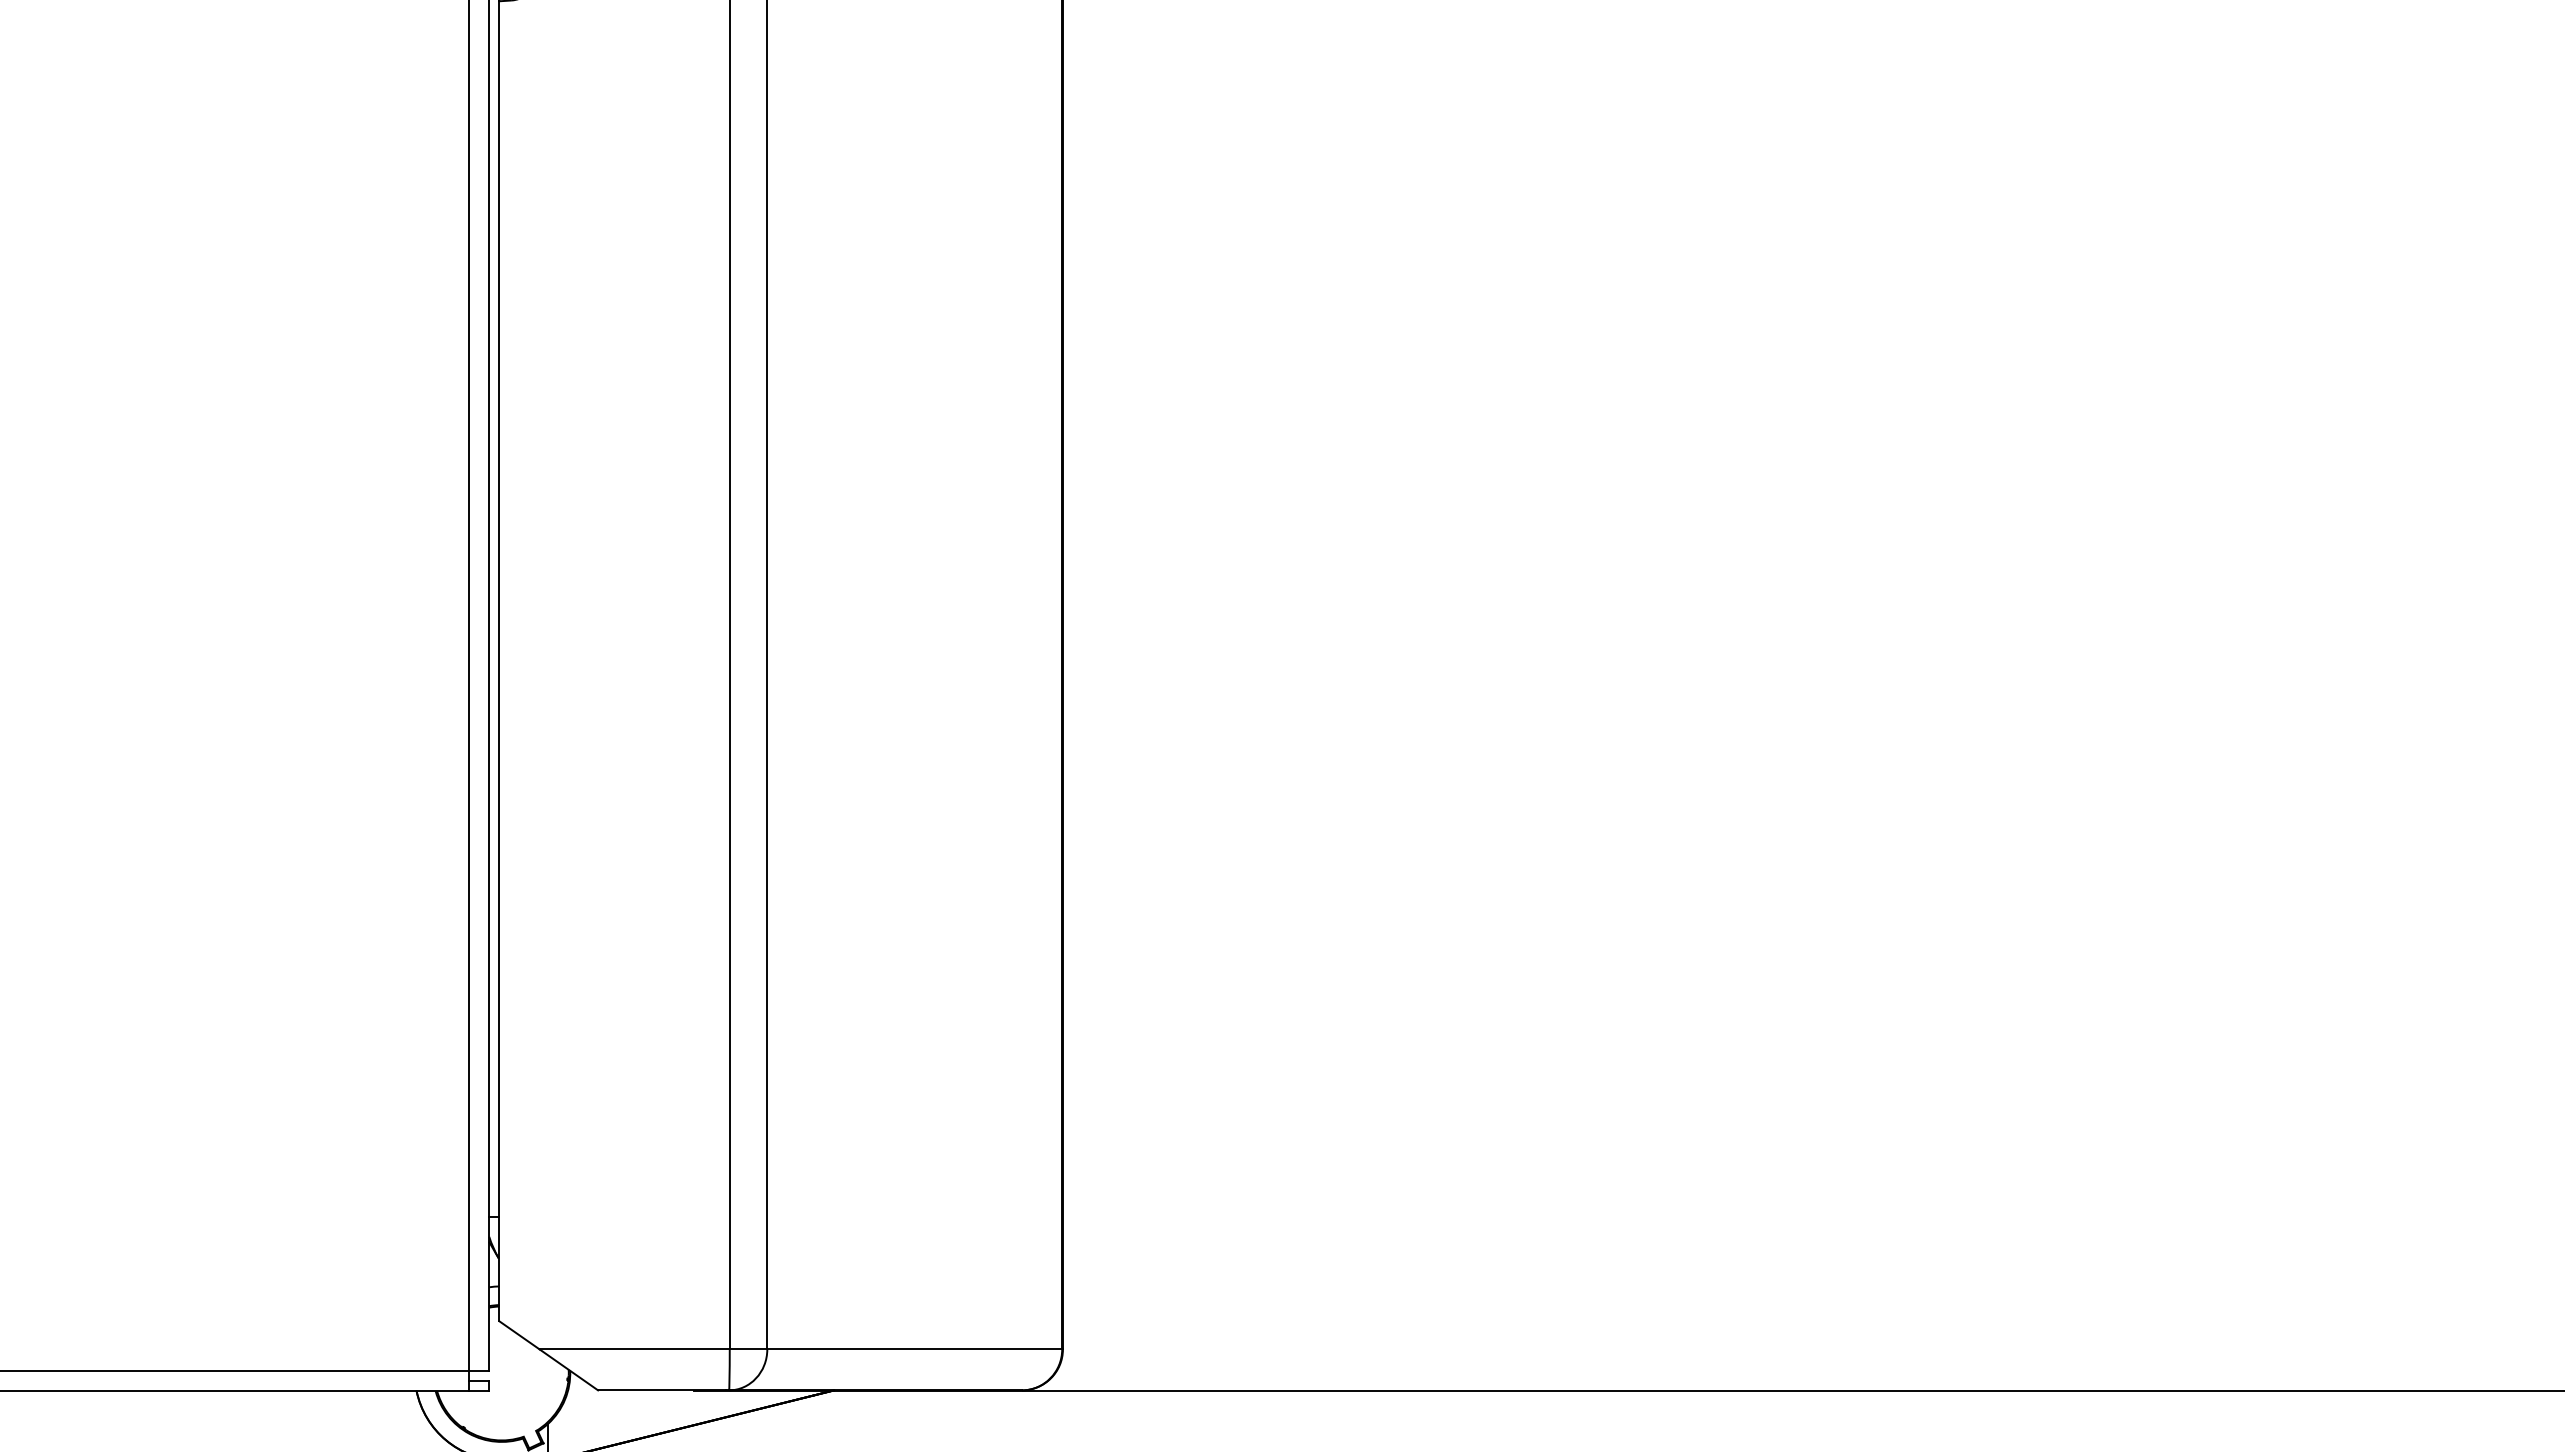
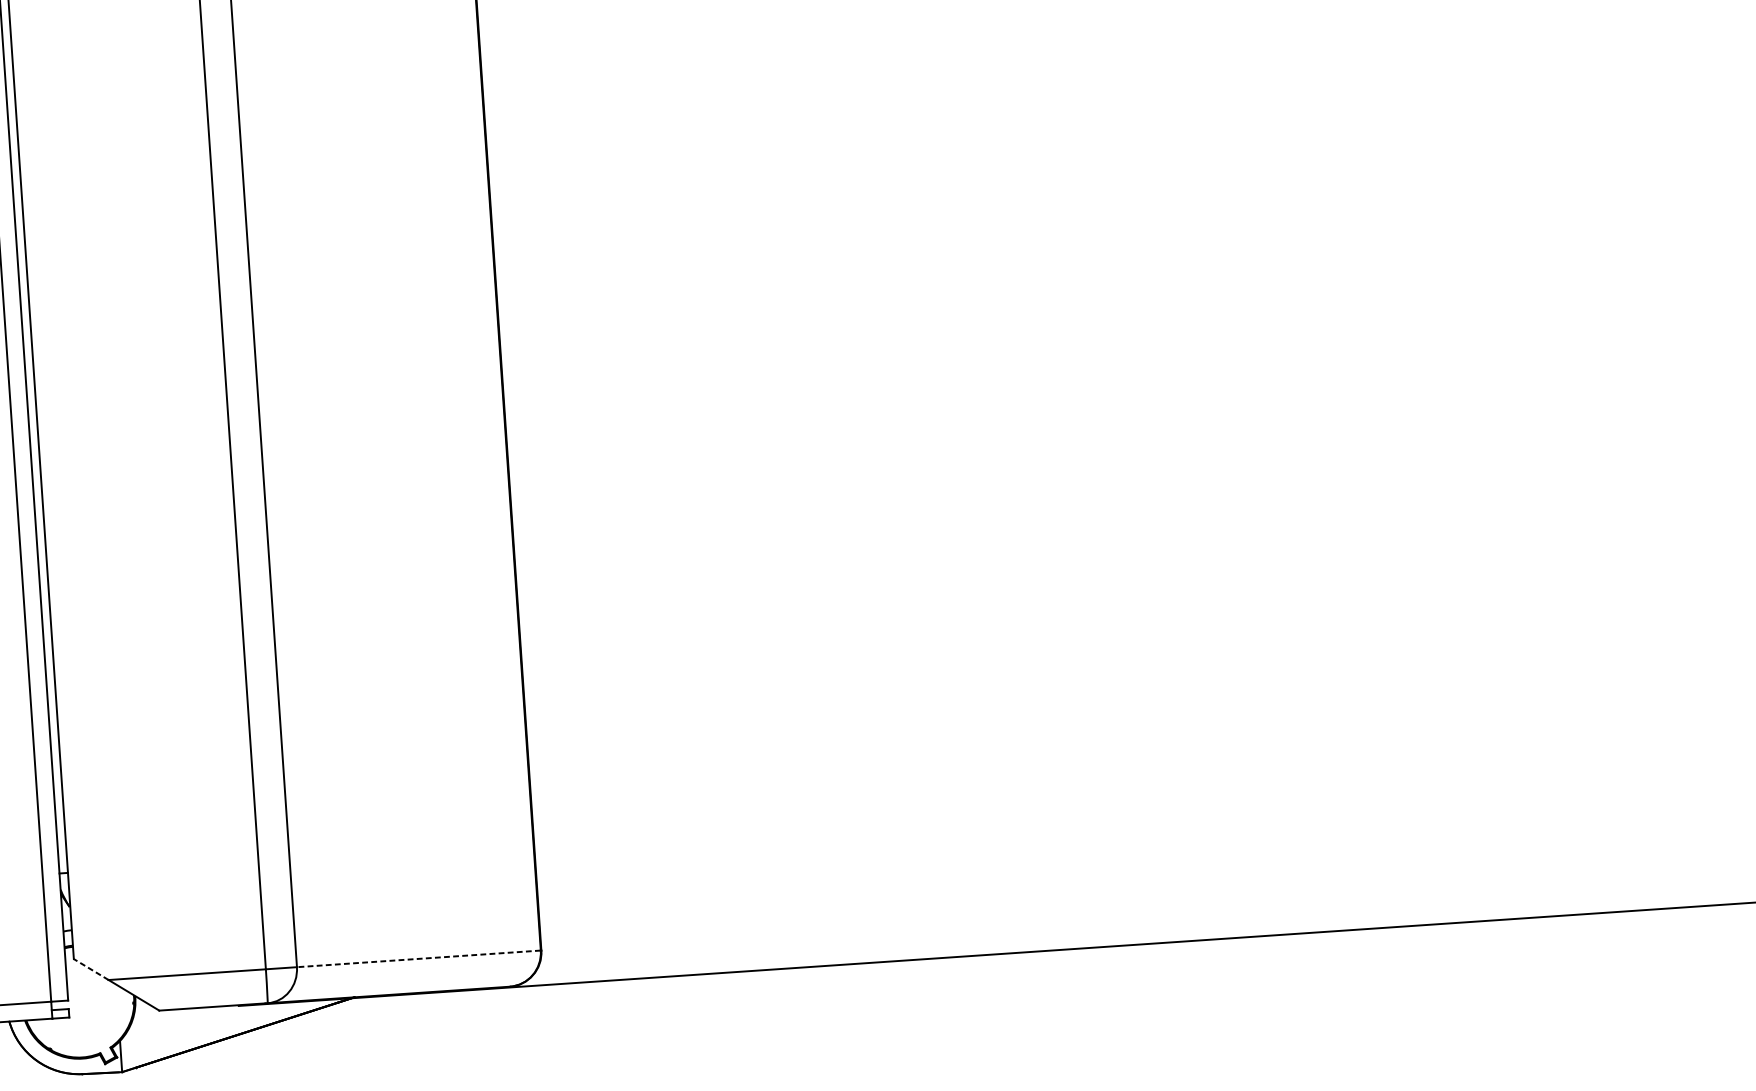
line: (519, 1335) -> (91, 969), solid -> dashed
line: (914, 1349) -> (418, 958), solid -> dashed

